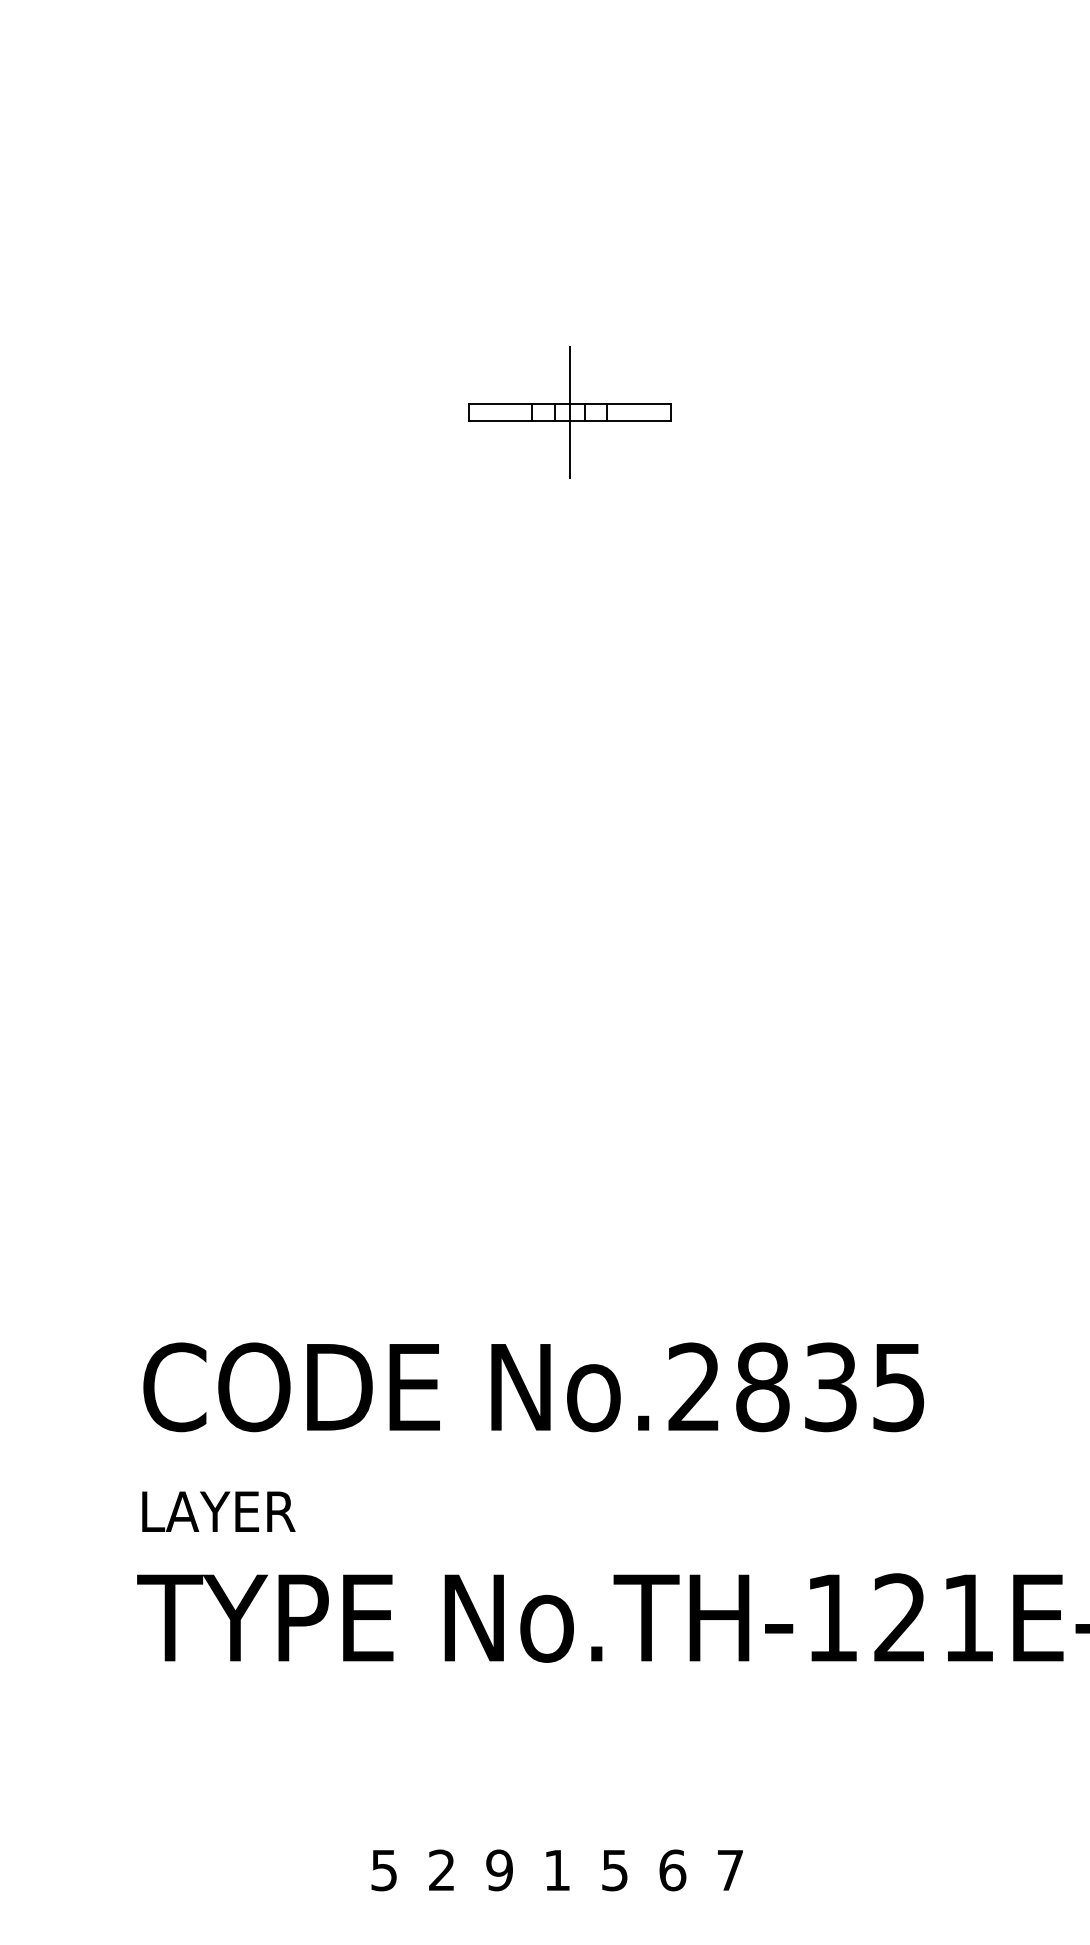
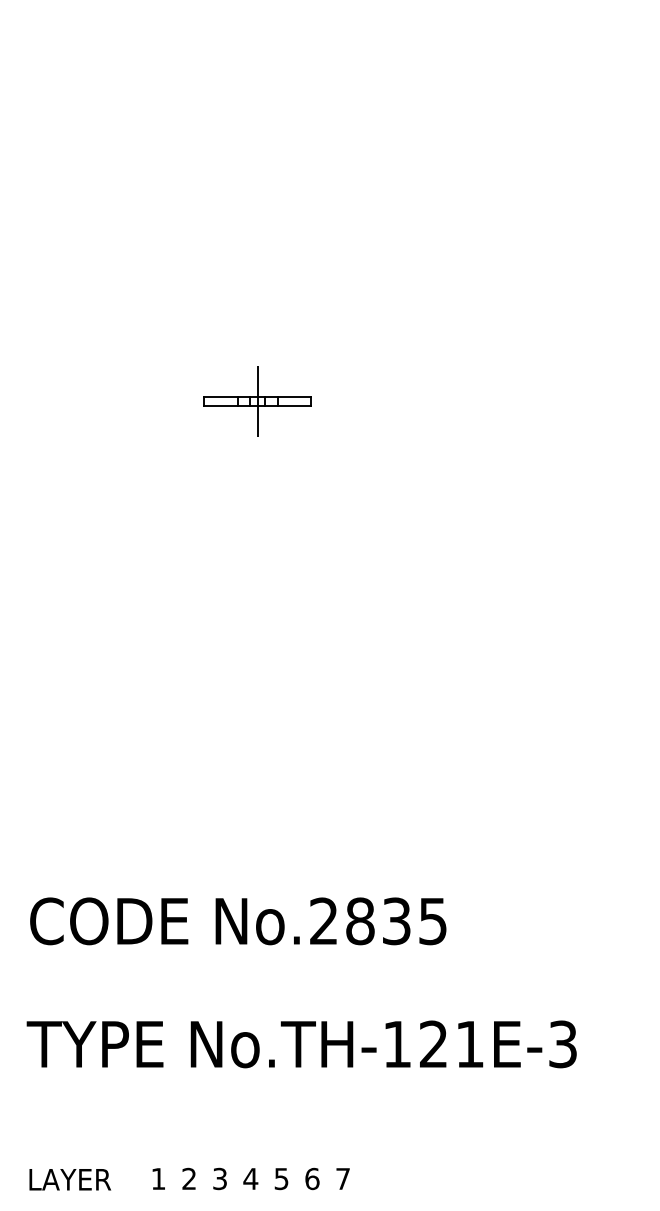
text: (219, 1511) -> (70, 1179), moved
text: (500, 1869) -> (220, 1178), 9 -> 3
text: (556, 1869) -> (250, 1178), 1 -> 4
text: (384, 1871) -> (158, 1179), 5 -> 1

